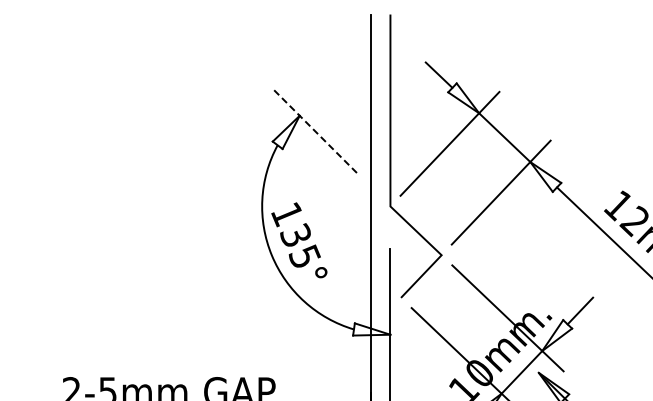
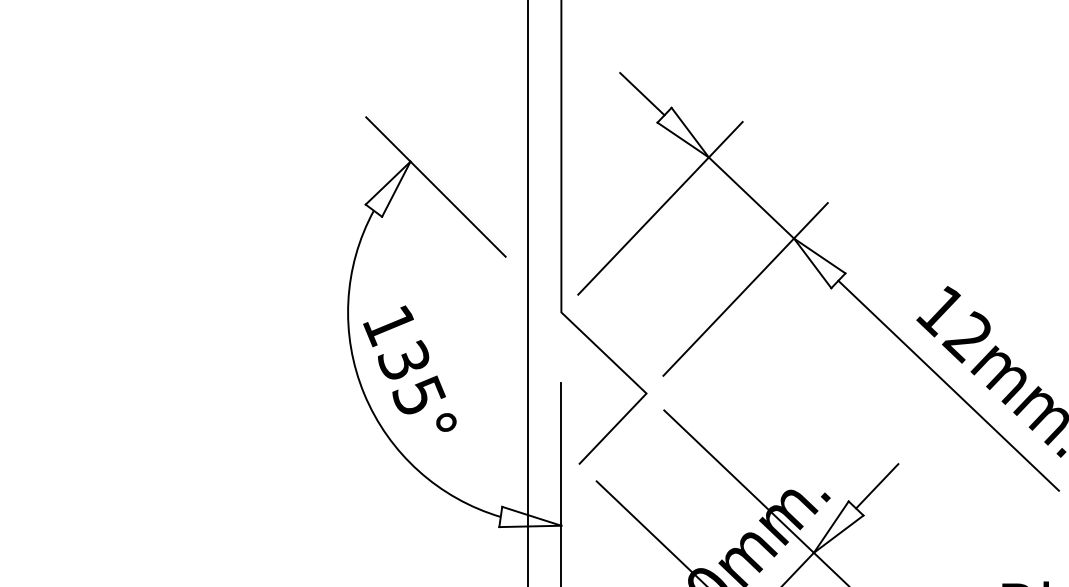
line: (314, 130) -> (435, 186), dashed -> solid

